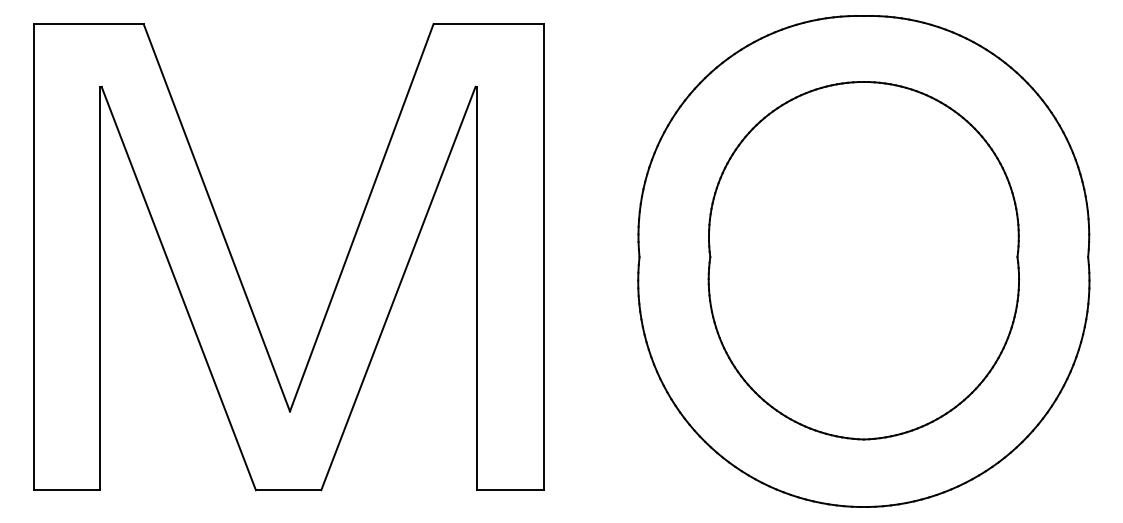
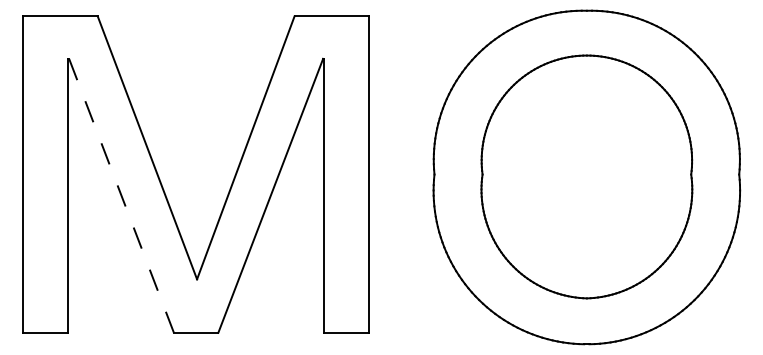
line: (178, 288) -> (121, 195), solid -> dashed

